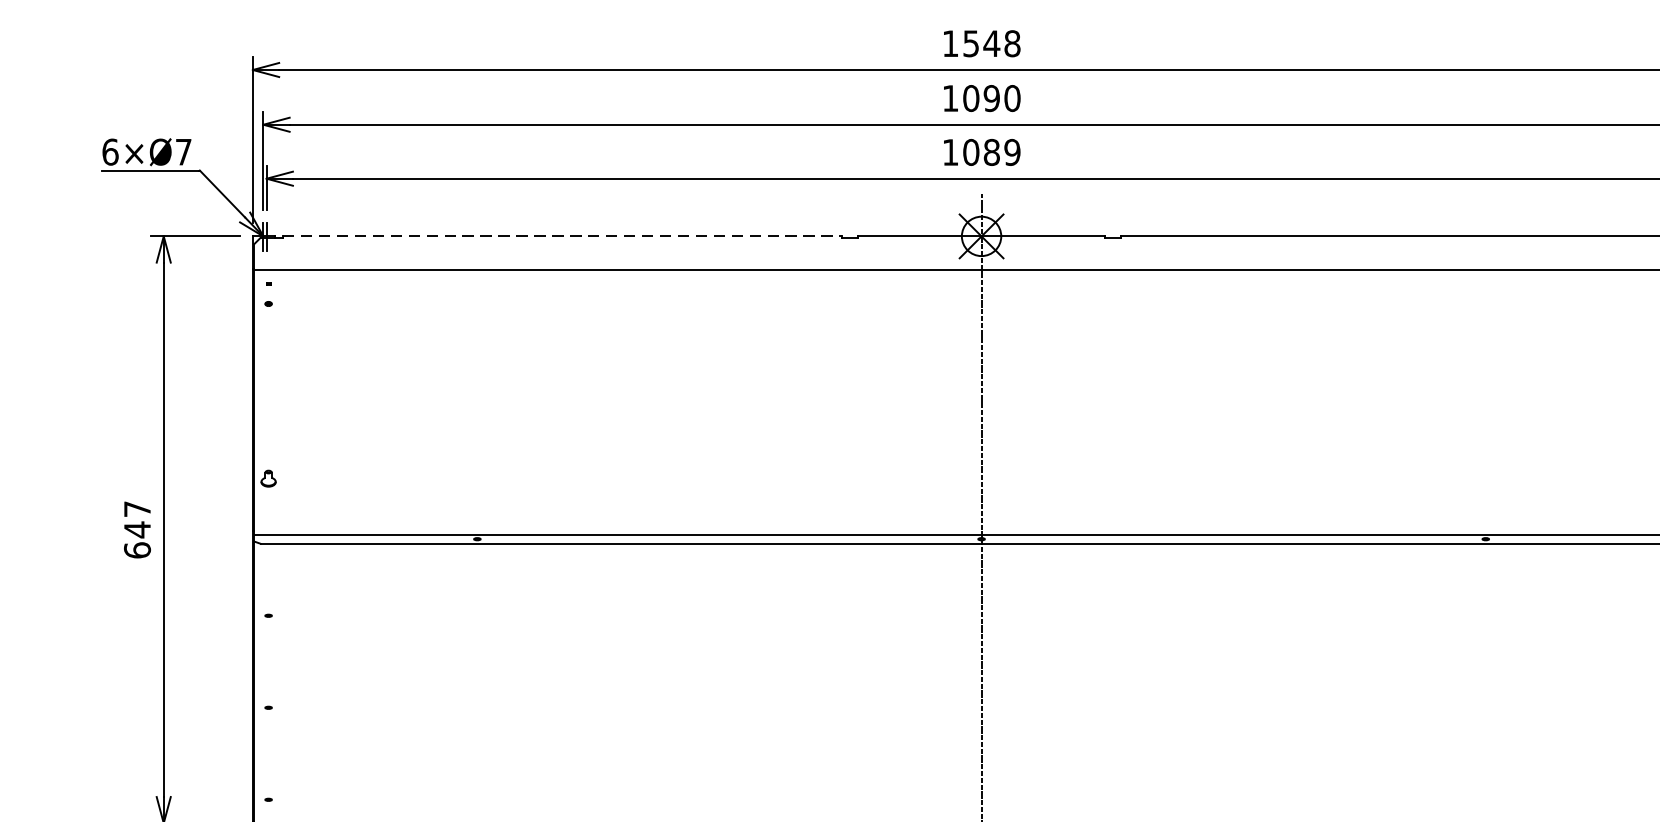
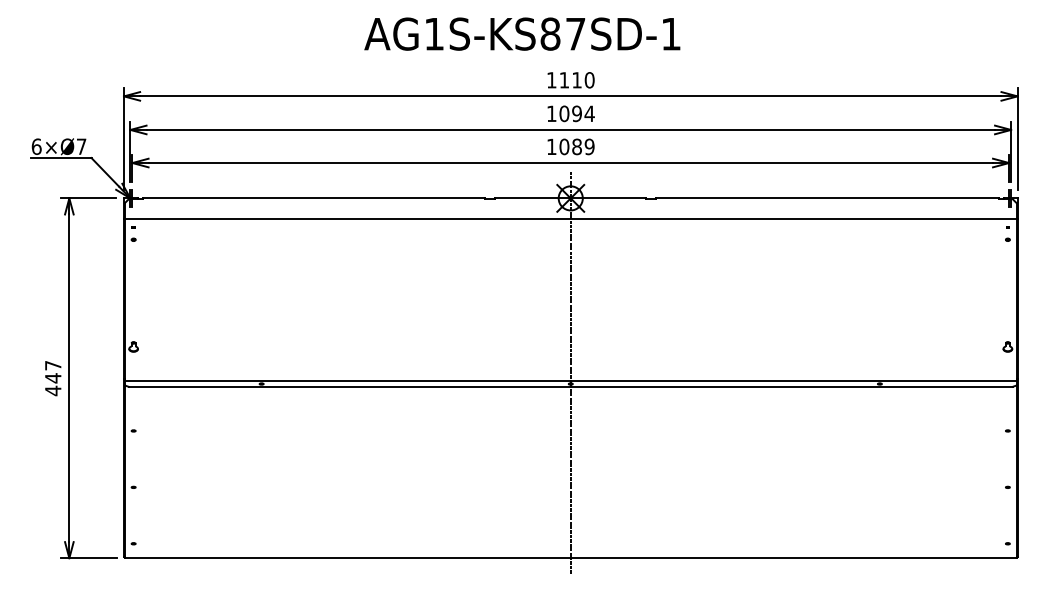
text: (990, 44) -> (576, 80), 1548 -> 1110
text: (1012, 97) -> (589, 113), 1090 -> 1094
line: (563, 236) -> (314, 198), dashed -> solid
text: (137, 549) -> (53, 390), 647 -> 447

